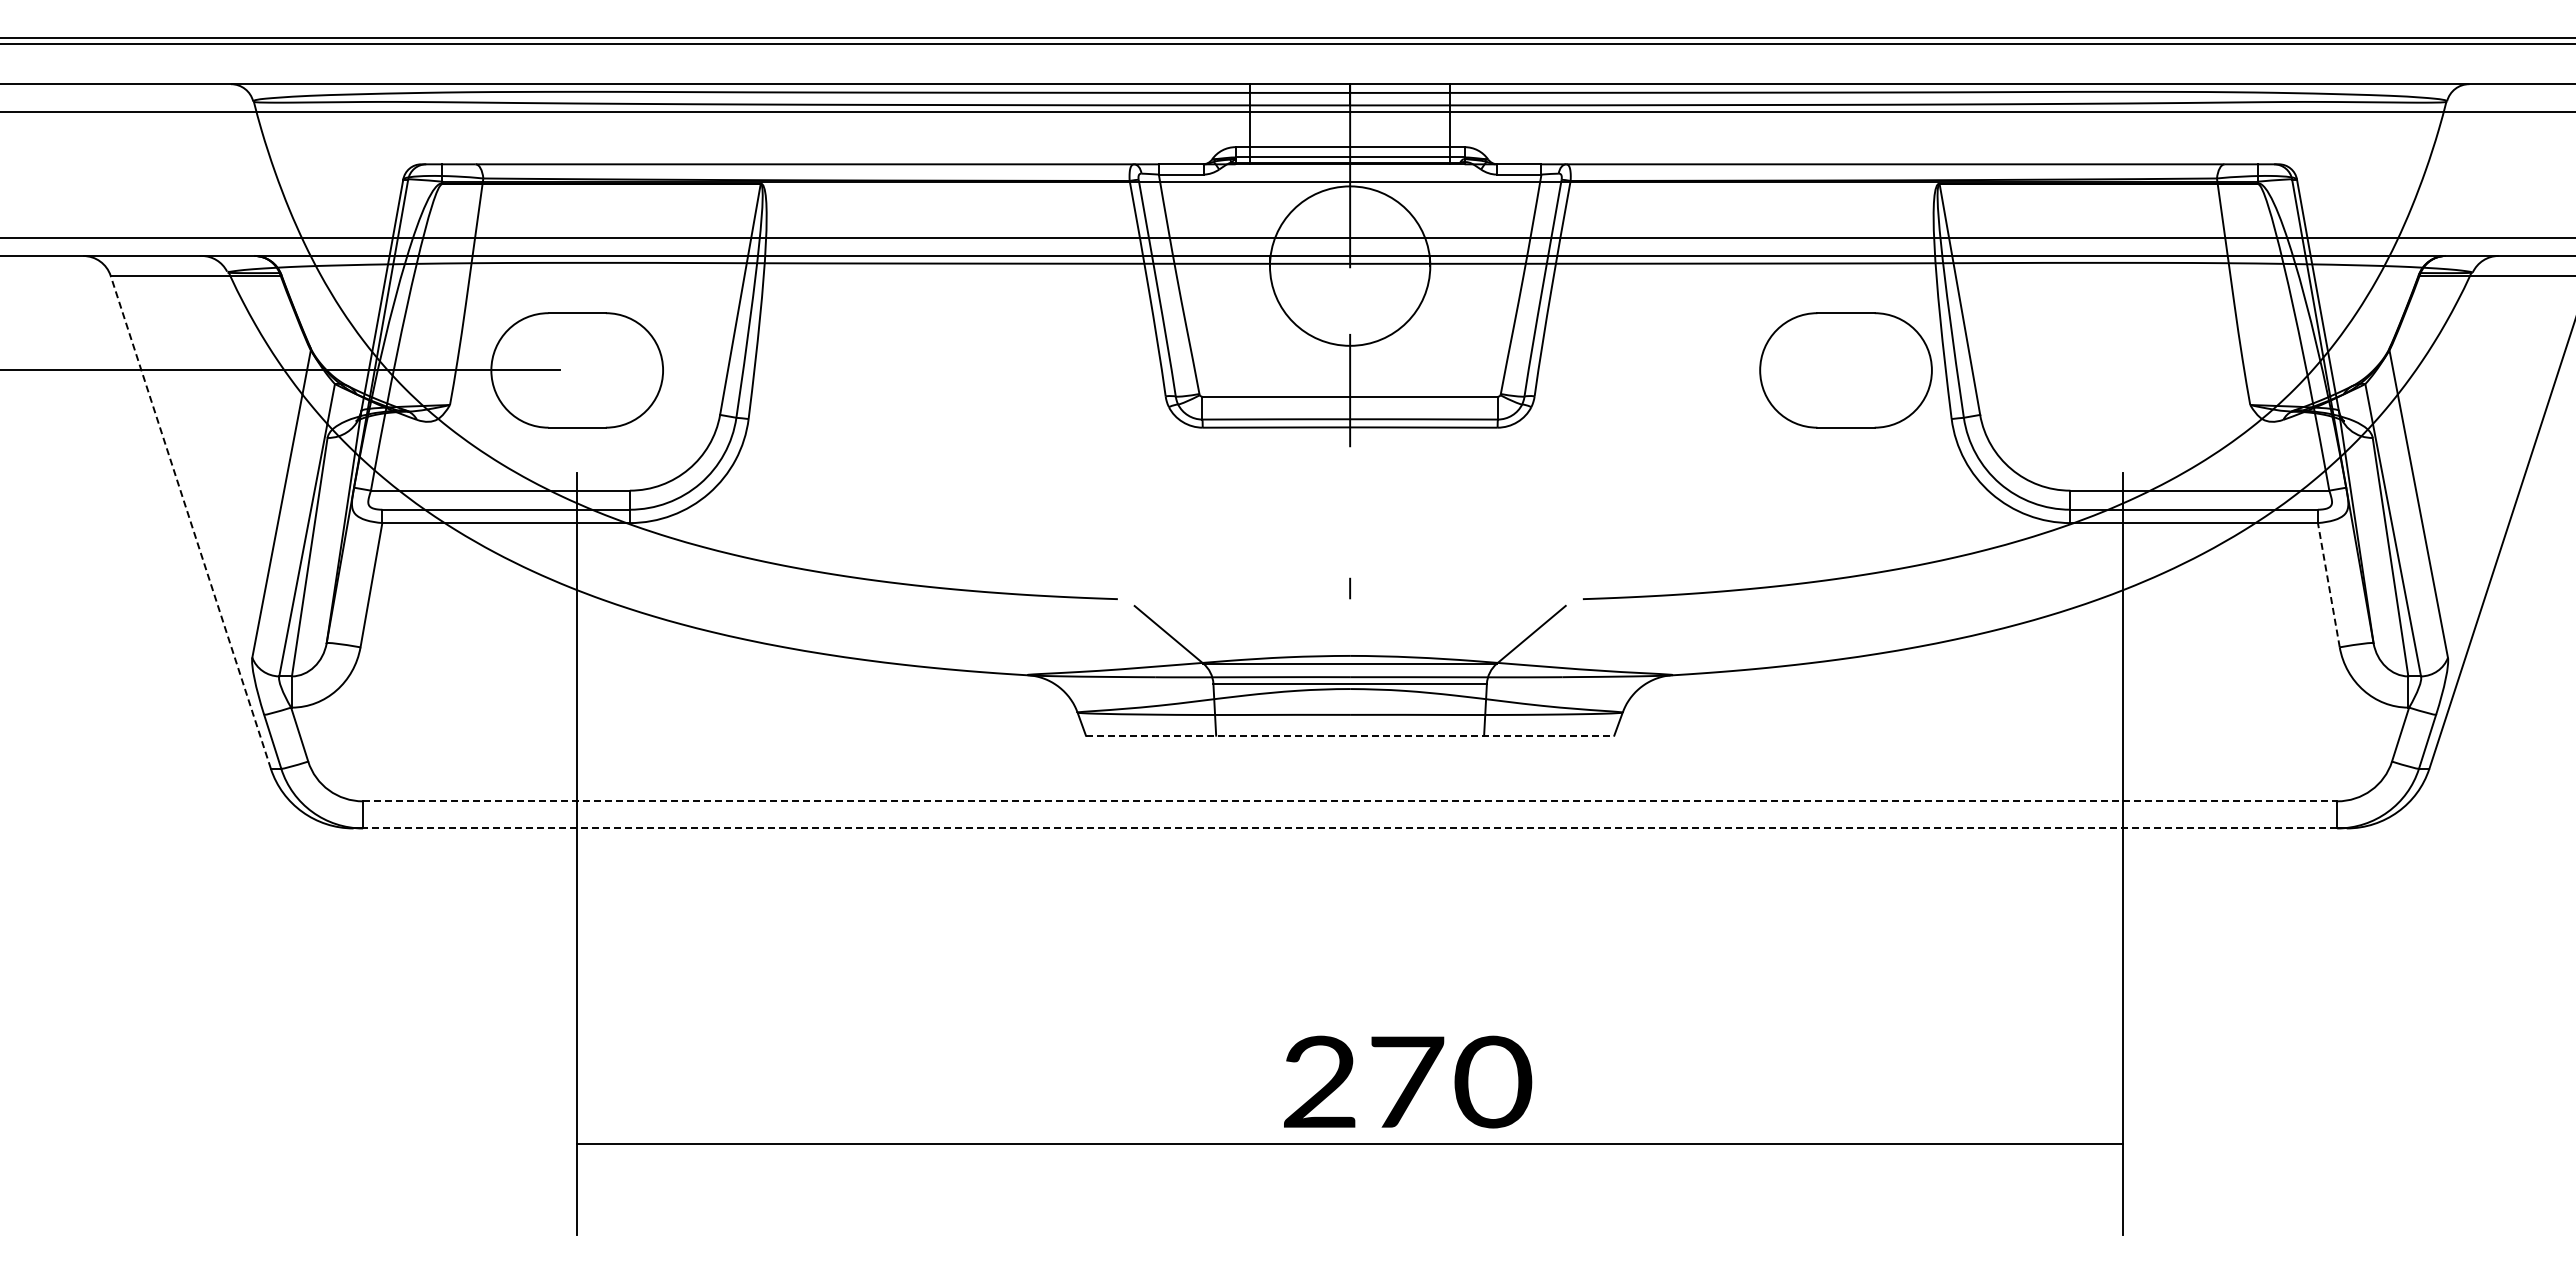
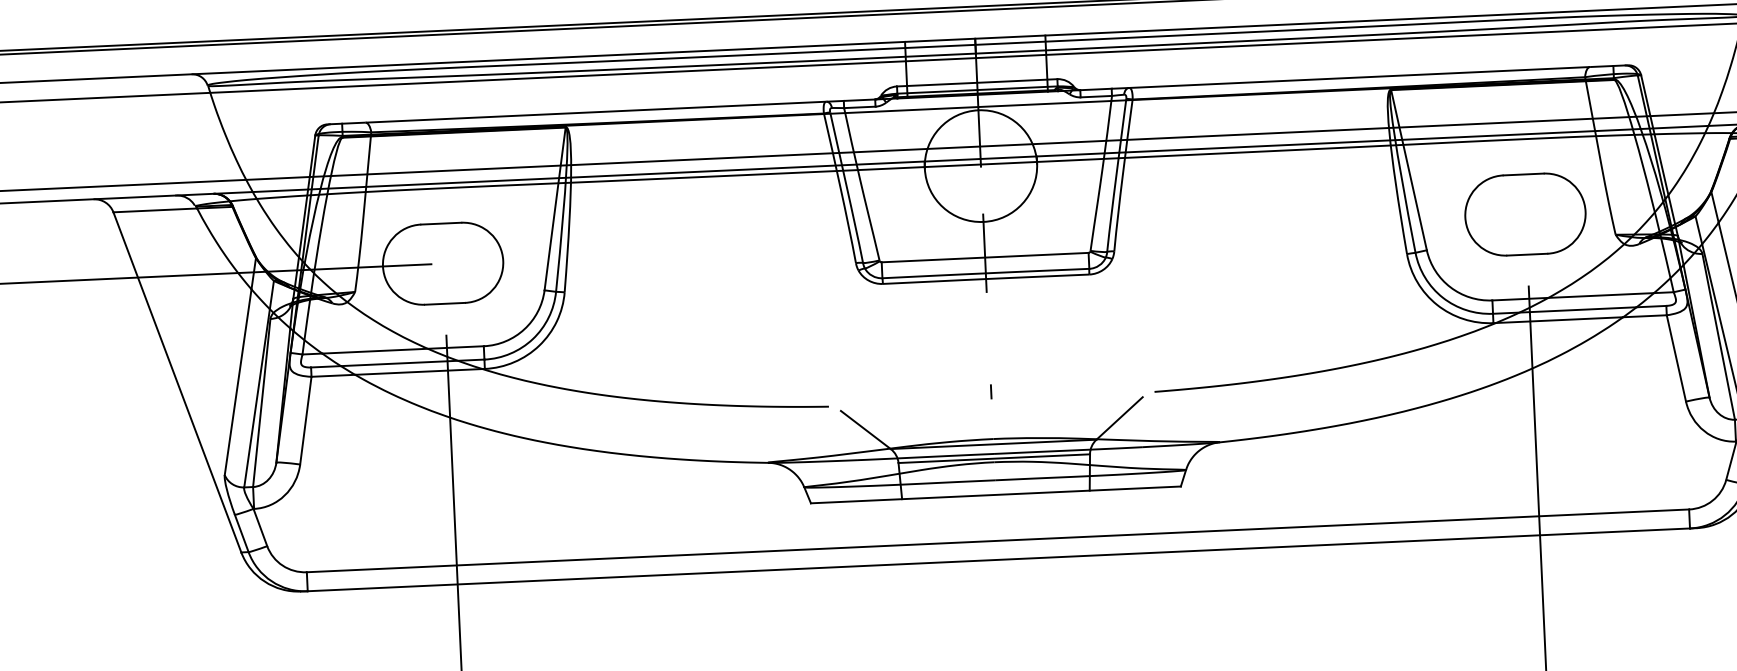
part: (1845, 370) -> (1525, 214), moved
line: (190, 521) -> (177, 381), dashed -> solid
line: (2328, 584) -> (1676, 357), dashed -> solid
line: (1350, 735) -> (996, 494), dashed -> solid
line: (1350, 801) -> (998, 540), dashed -> solid
line: (1349, 828) -> (998, 559), dashed -> solid

